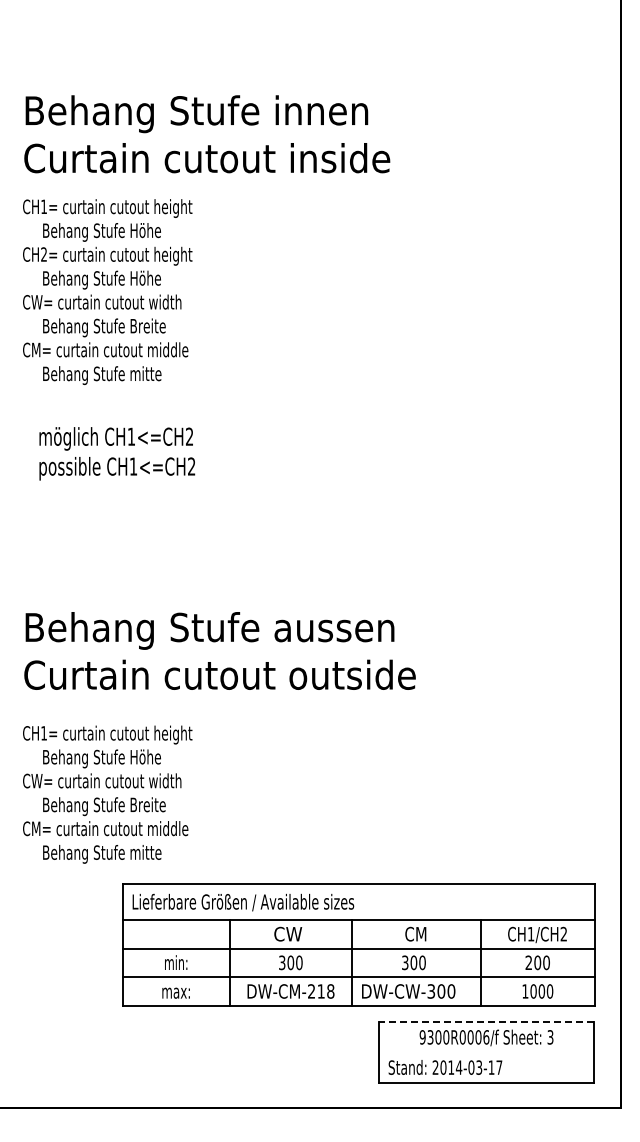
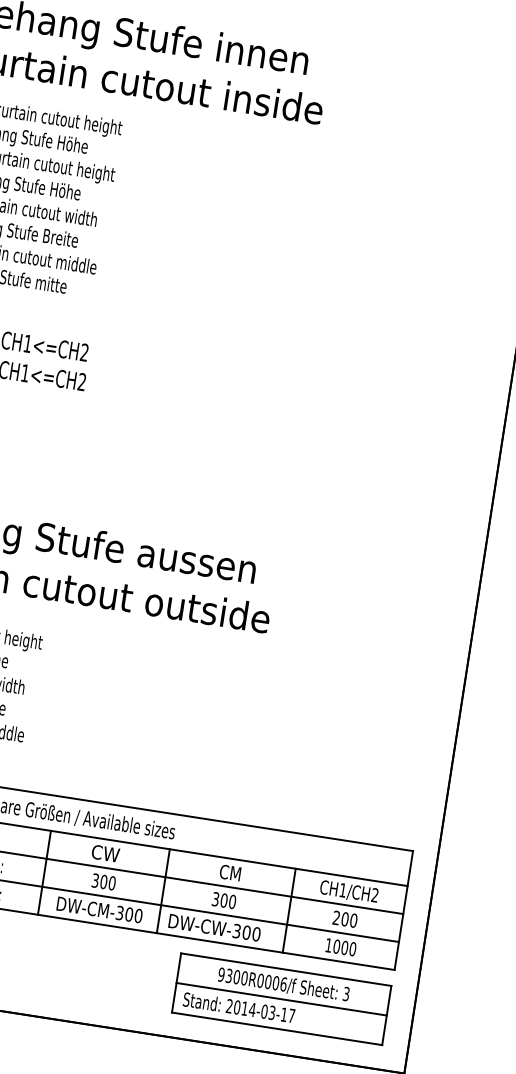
text: (321, 991) -> (129, 914), DW-CM-218 -> DW-CM-300
line: (486, 1022) -> (286, 969), dashed -> solid
line: (486, 1052) -> (281, 999), added

